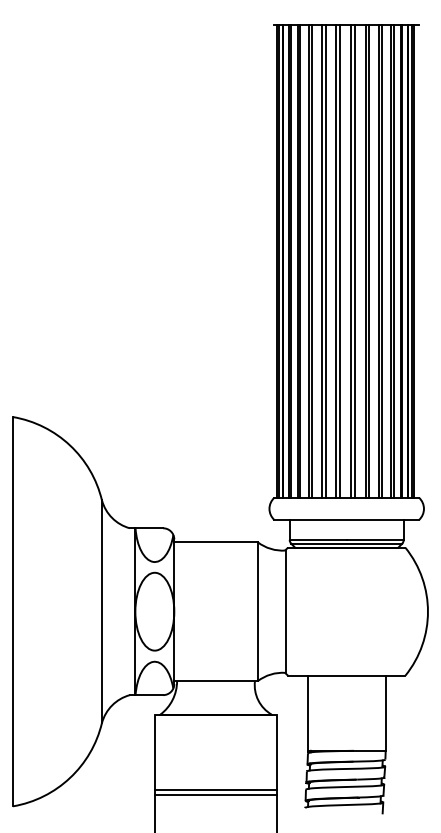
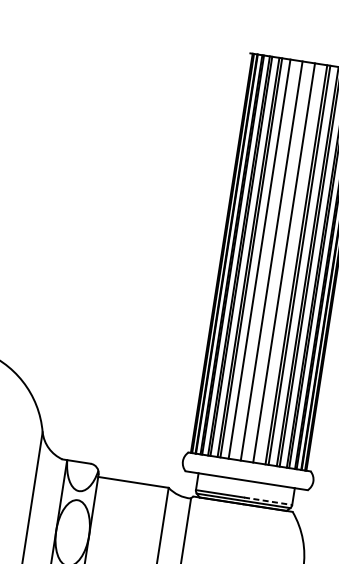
line: (325, 260) -> (262, 258), removed
line: (340, 260) -> (275, 260), removed
line: (354, 260) -> (287, 262), removed
line: (375, 539) -> (268, 500), solid -> dashed

